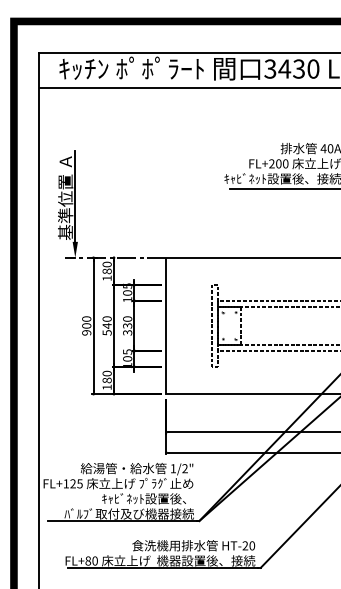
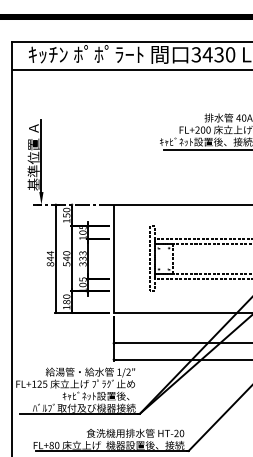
text: (106, 271) -> (66, 215), 180 -> 150
text: (127, 318) -> (82, 252), 330 -> 333
text: (86, 325) -> (50, 258), 900 -> 844

